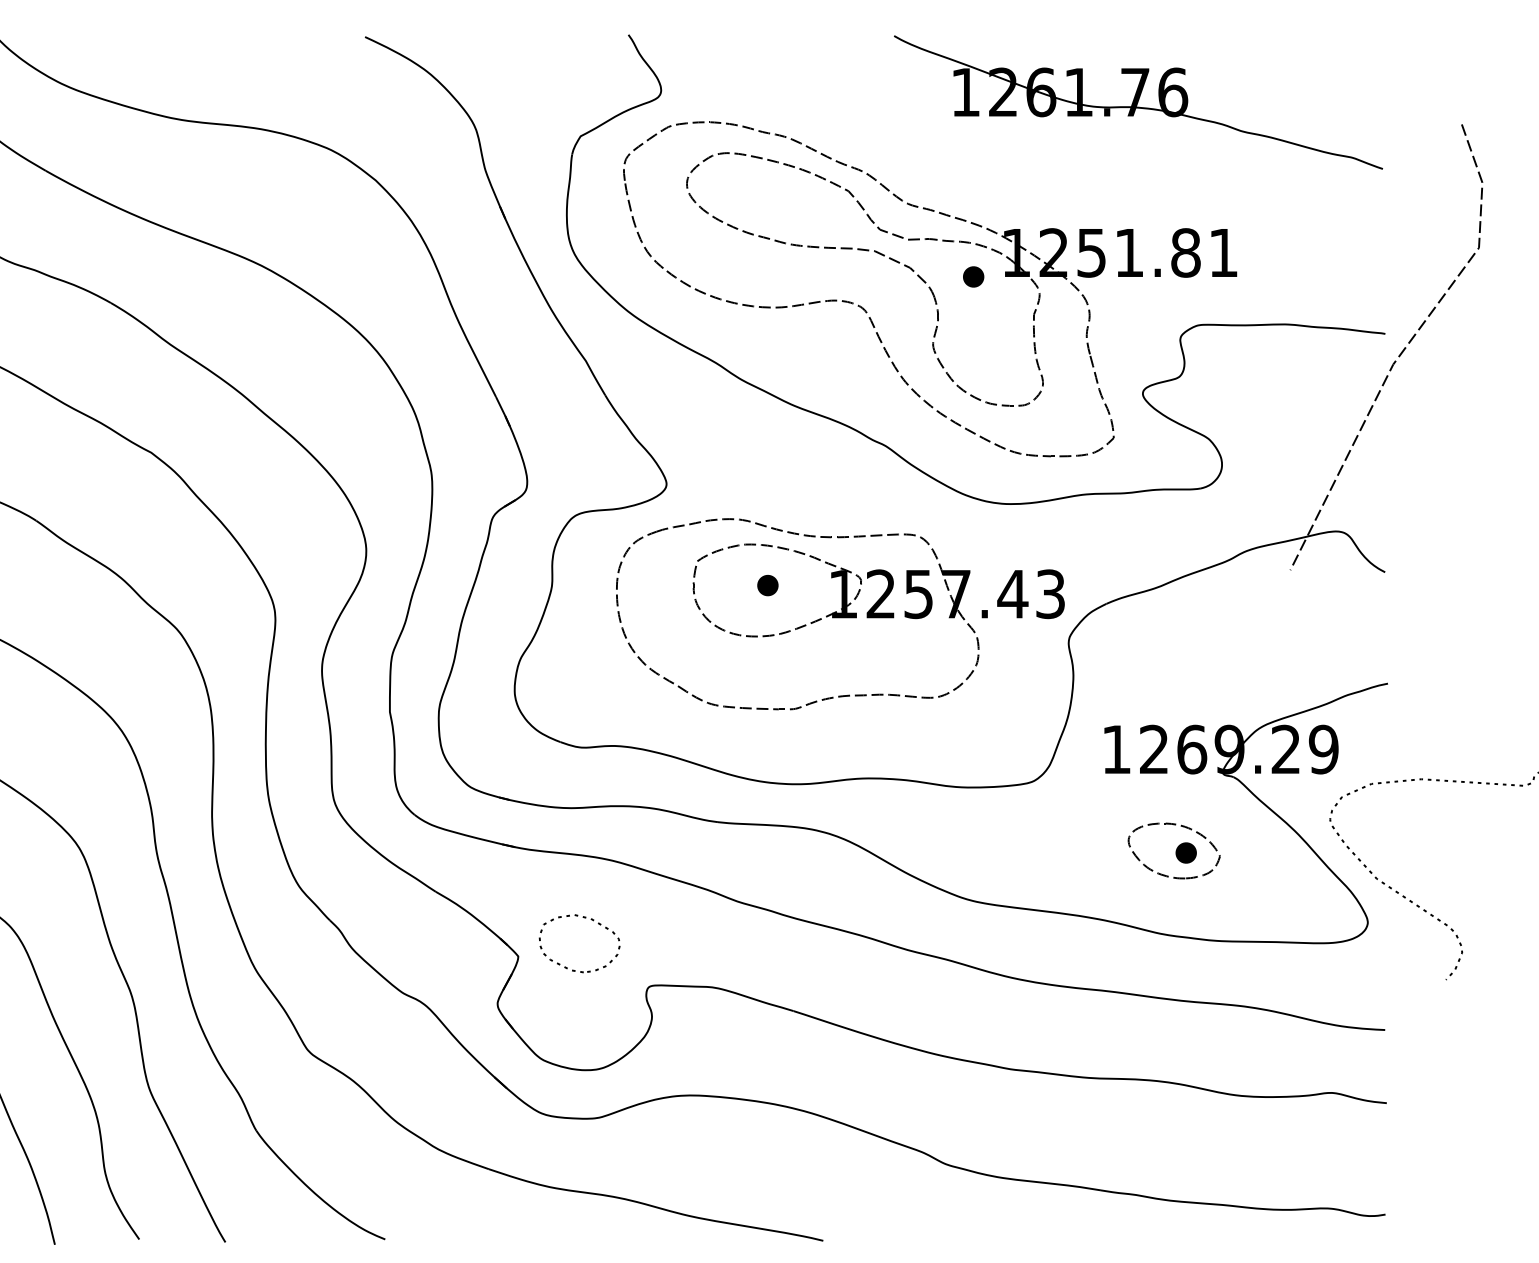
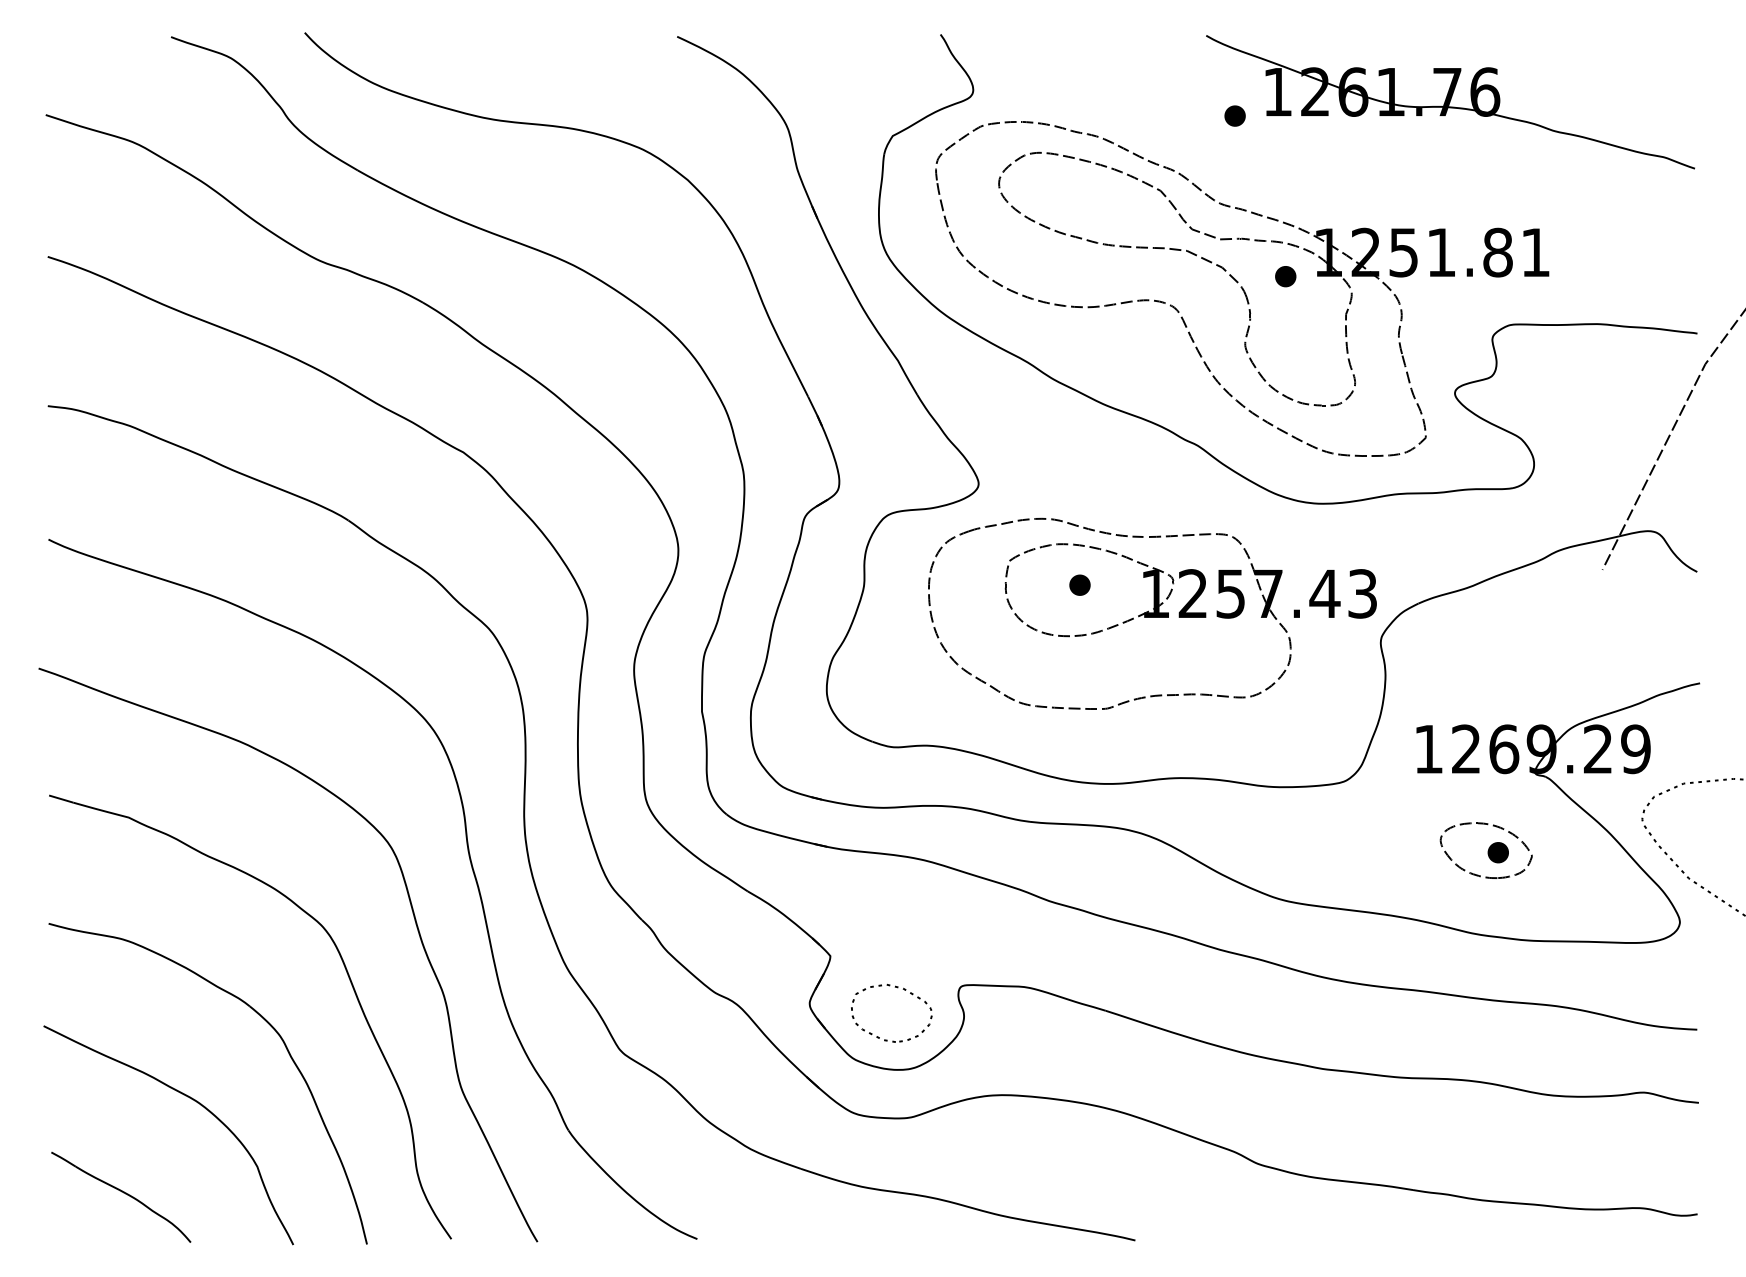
part: (922, 115) -> (1234, 115), added
part: (585, 918) -> (897, 988), moved

